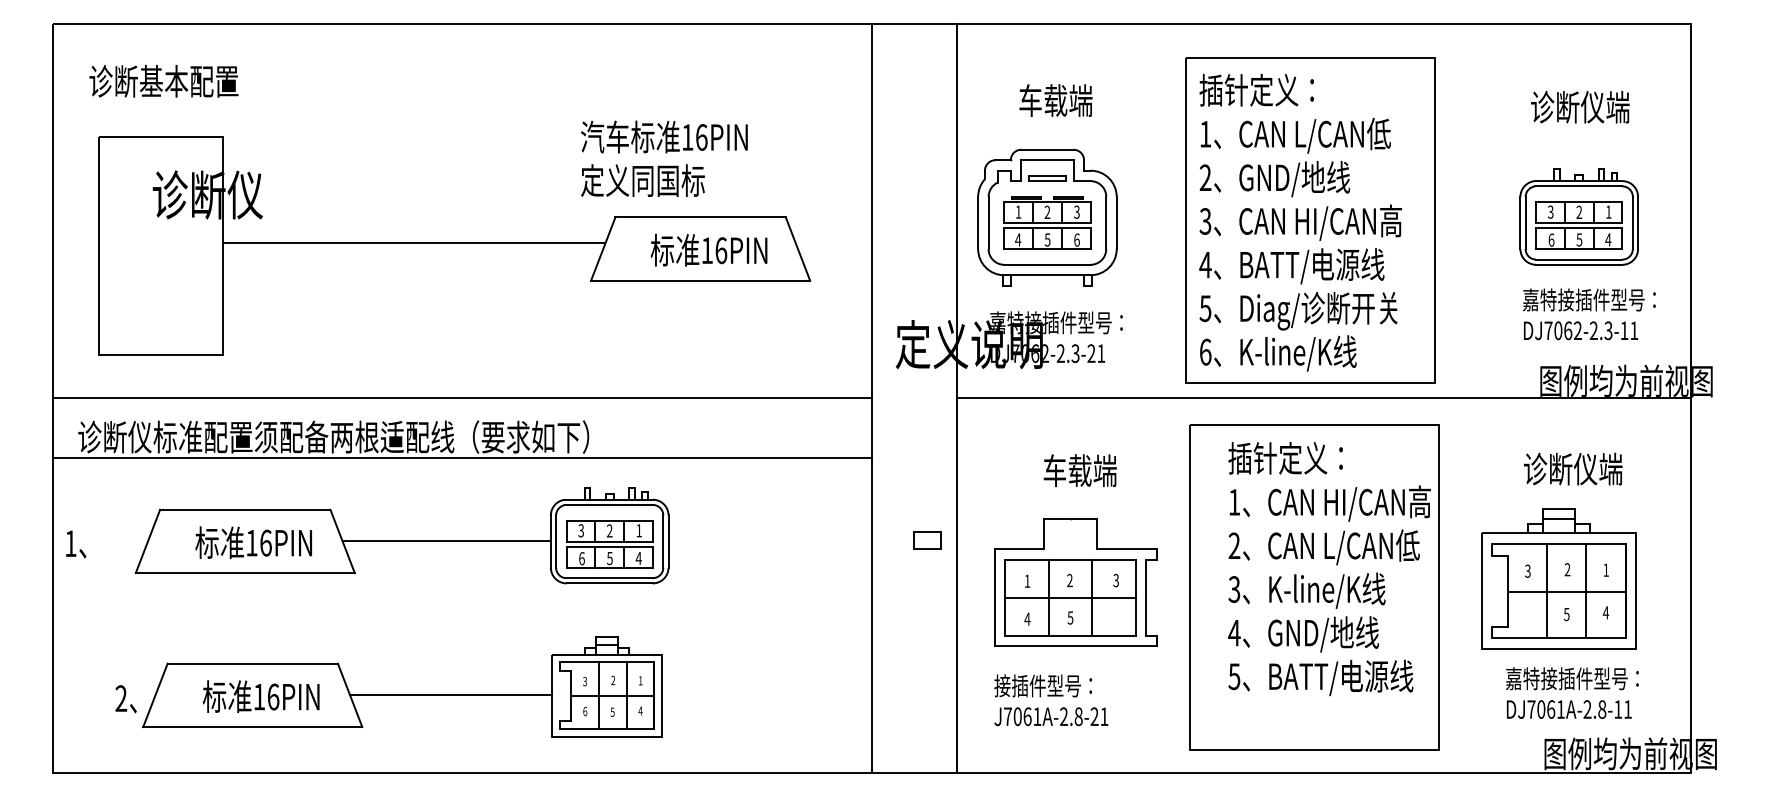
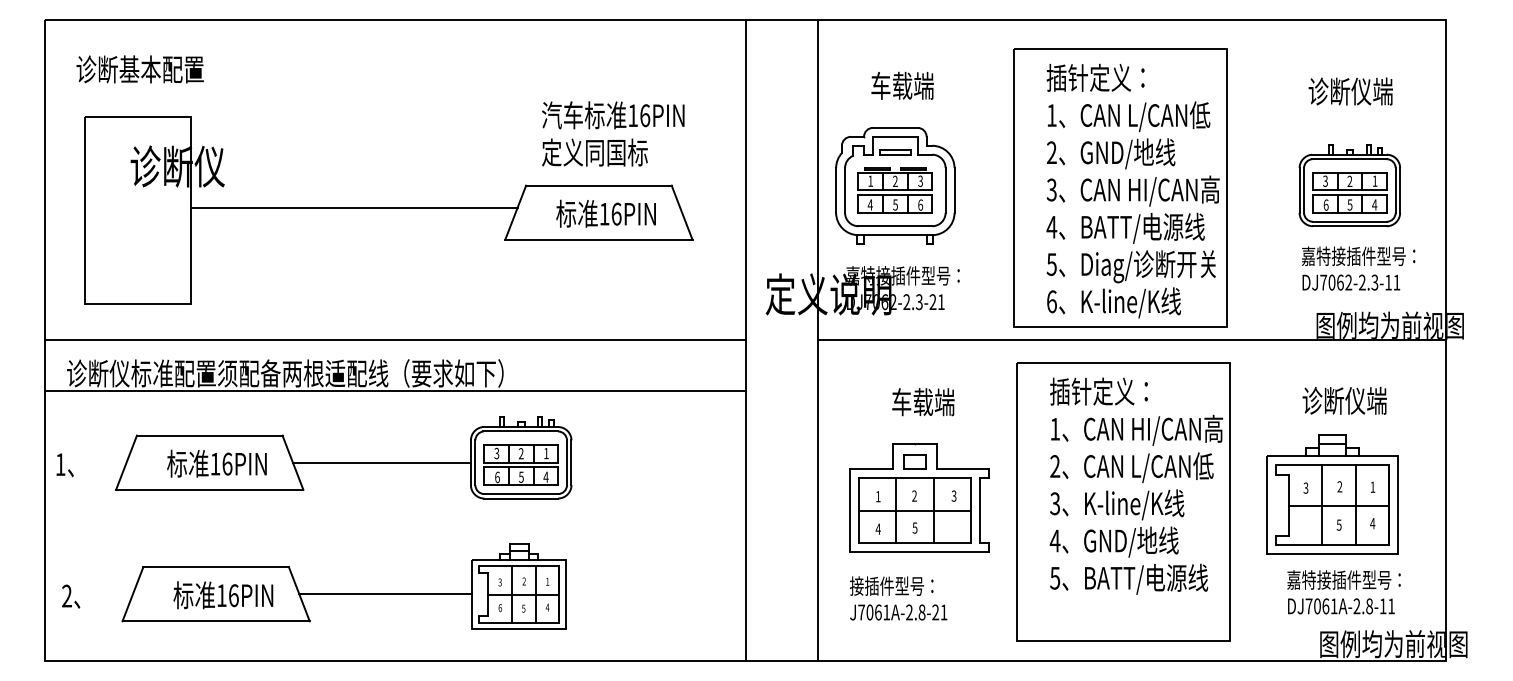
text: (664, 158) -> (613, 133), moved
text: (1300, 222) -> (1132, 190), moved
part: (927, 540) -> (915, 461), moved
text: (125, 699) -> (70, 596), moved

